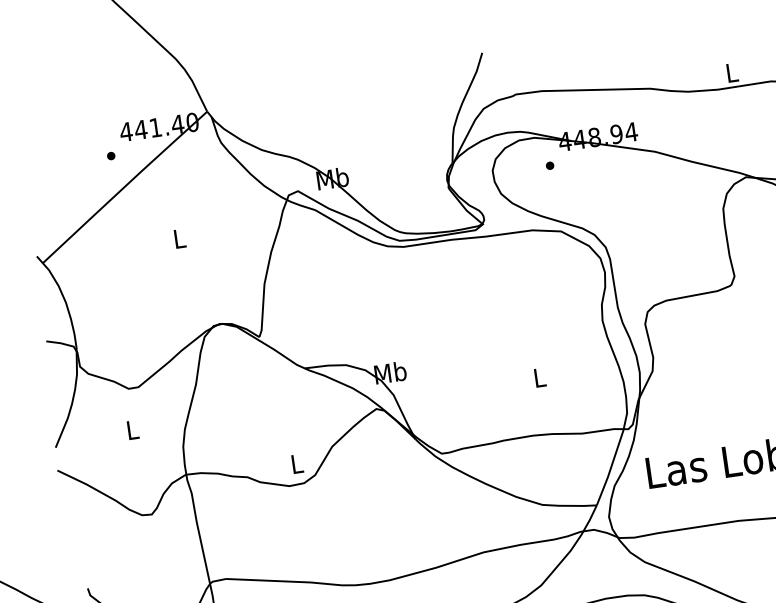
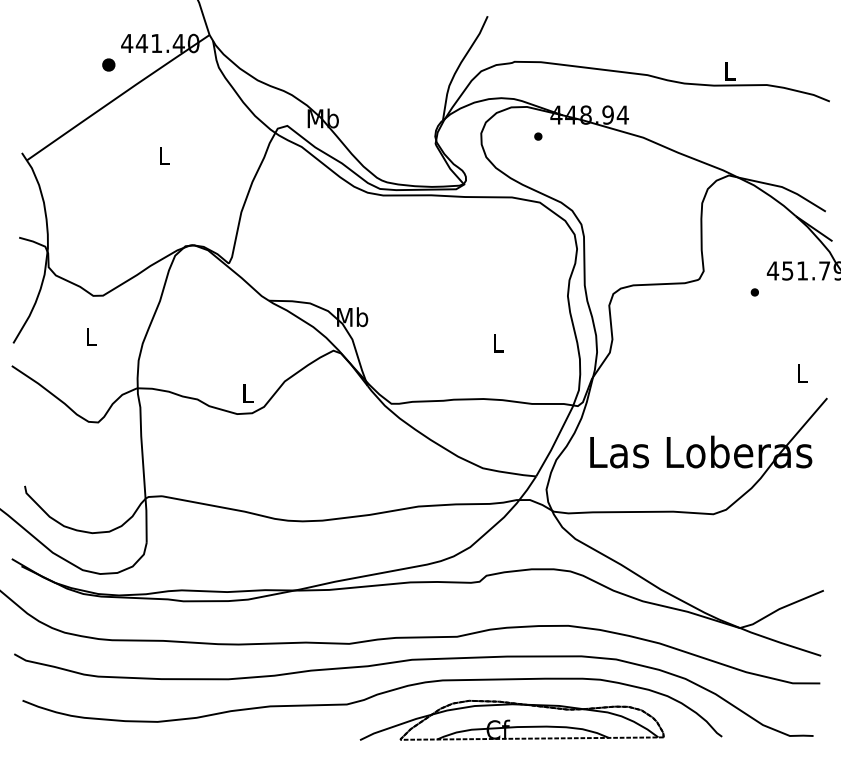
part: (111, 155) -> (109, 64), size x1.6

